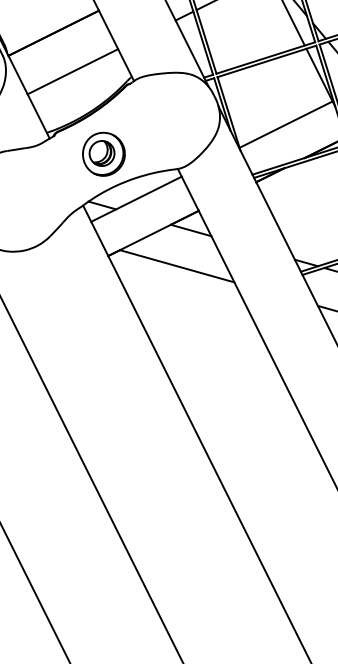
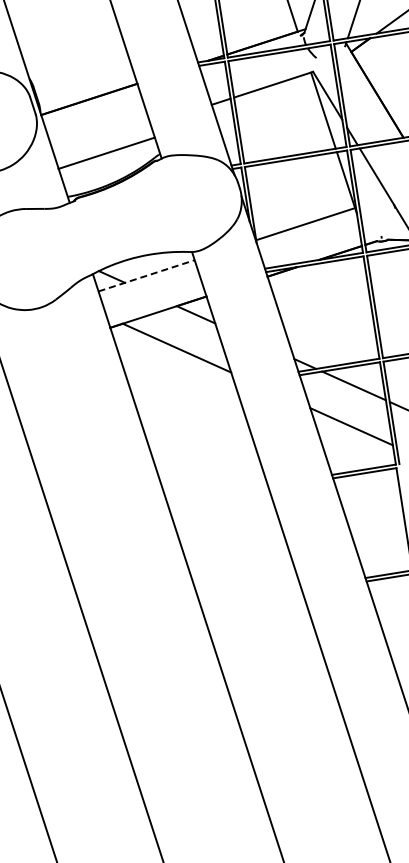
line: (72, 70) -> (106, 152), moved
part: (103, 154) -> (120, 226), removed
line: (136, 198) -> (146, 275), solid -> dashed

